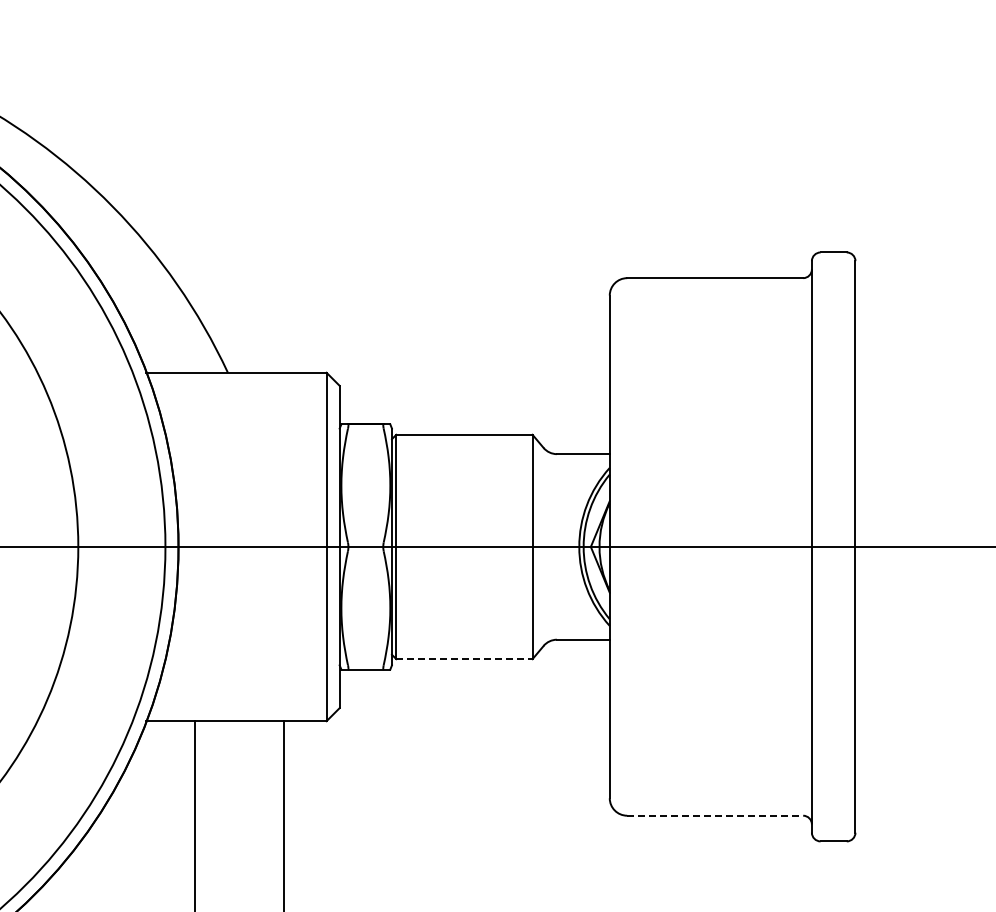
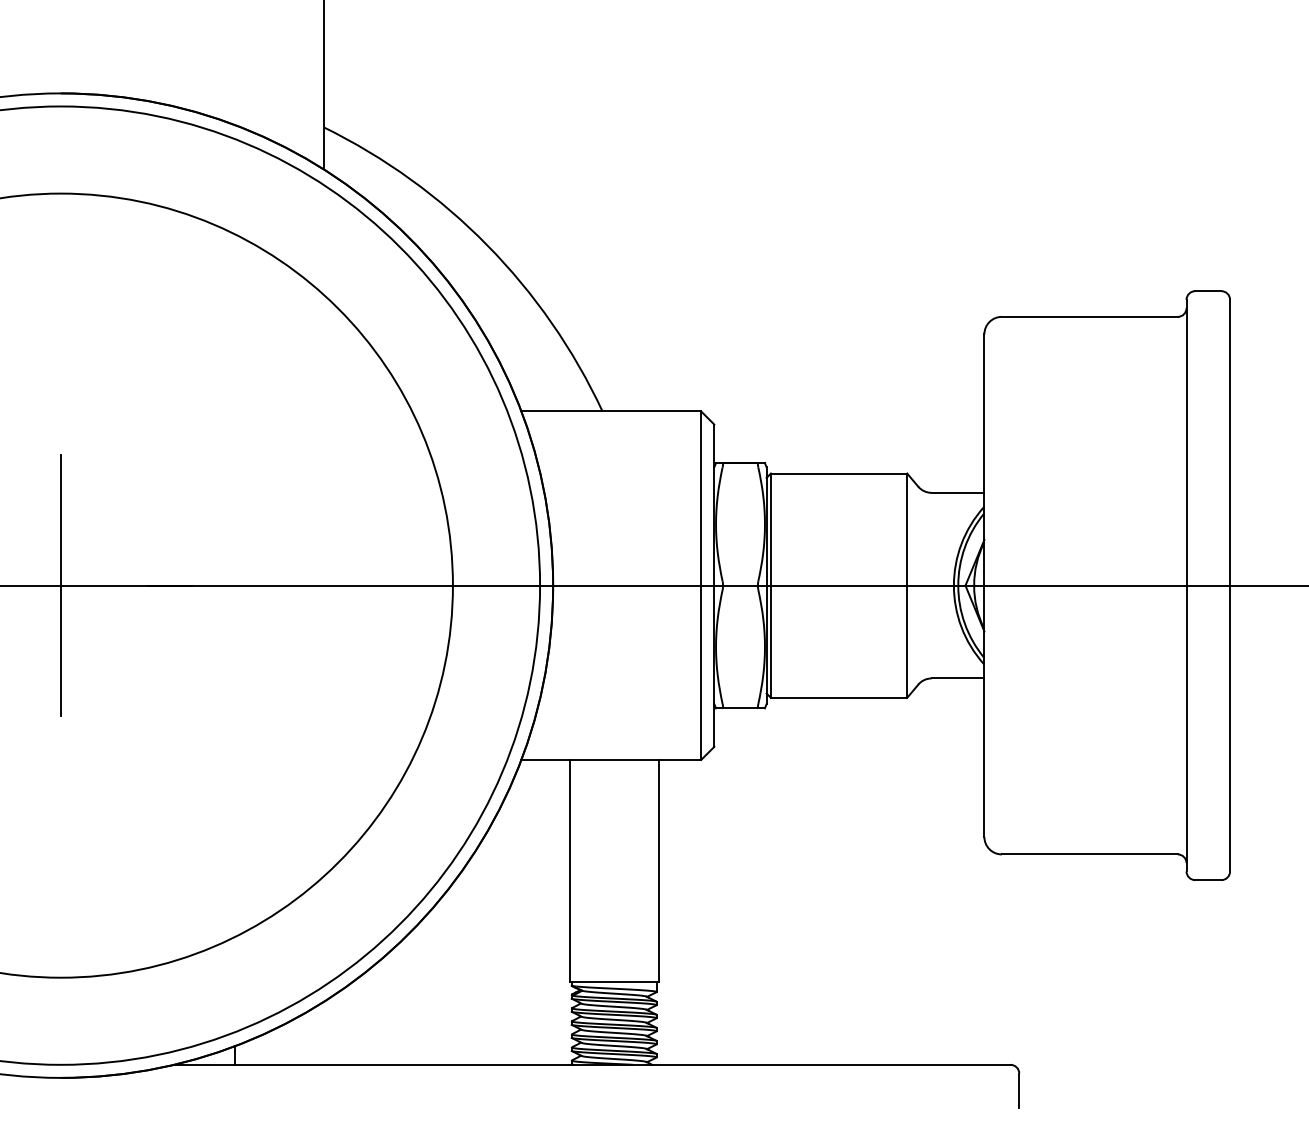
line: (464, 658) -> (839, 697), dashed -> solid
line: (714, 815) -> (1089, 854), dashed -> solid

